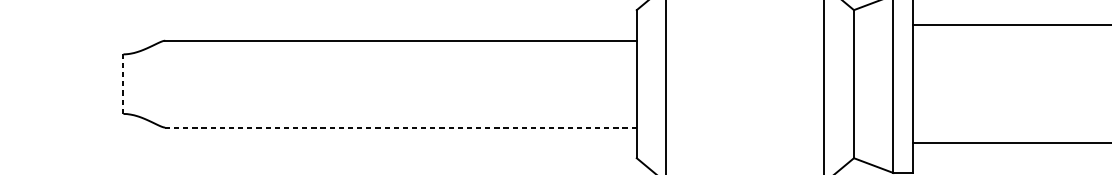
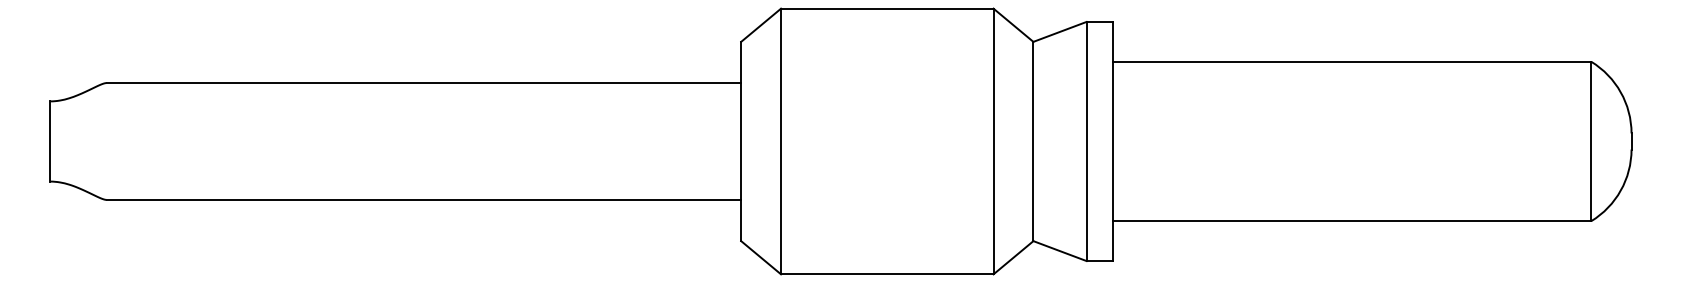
line: (123, 83) -> (50, 140), dashed -> solid
line: (400, 127) -> (423, 199), dashed -> solid

